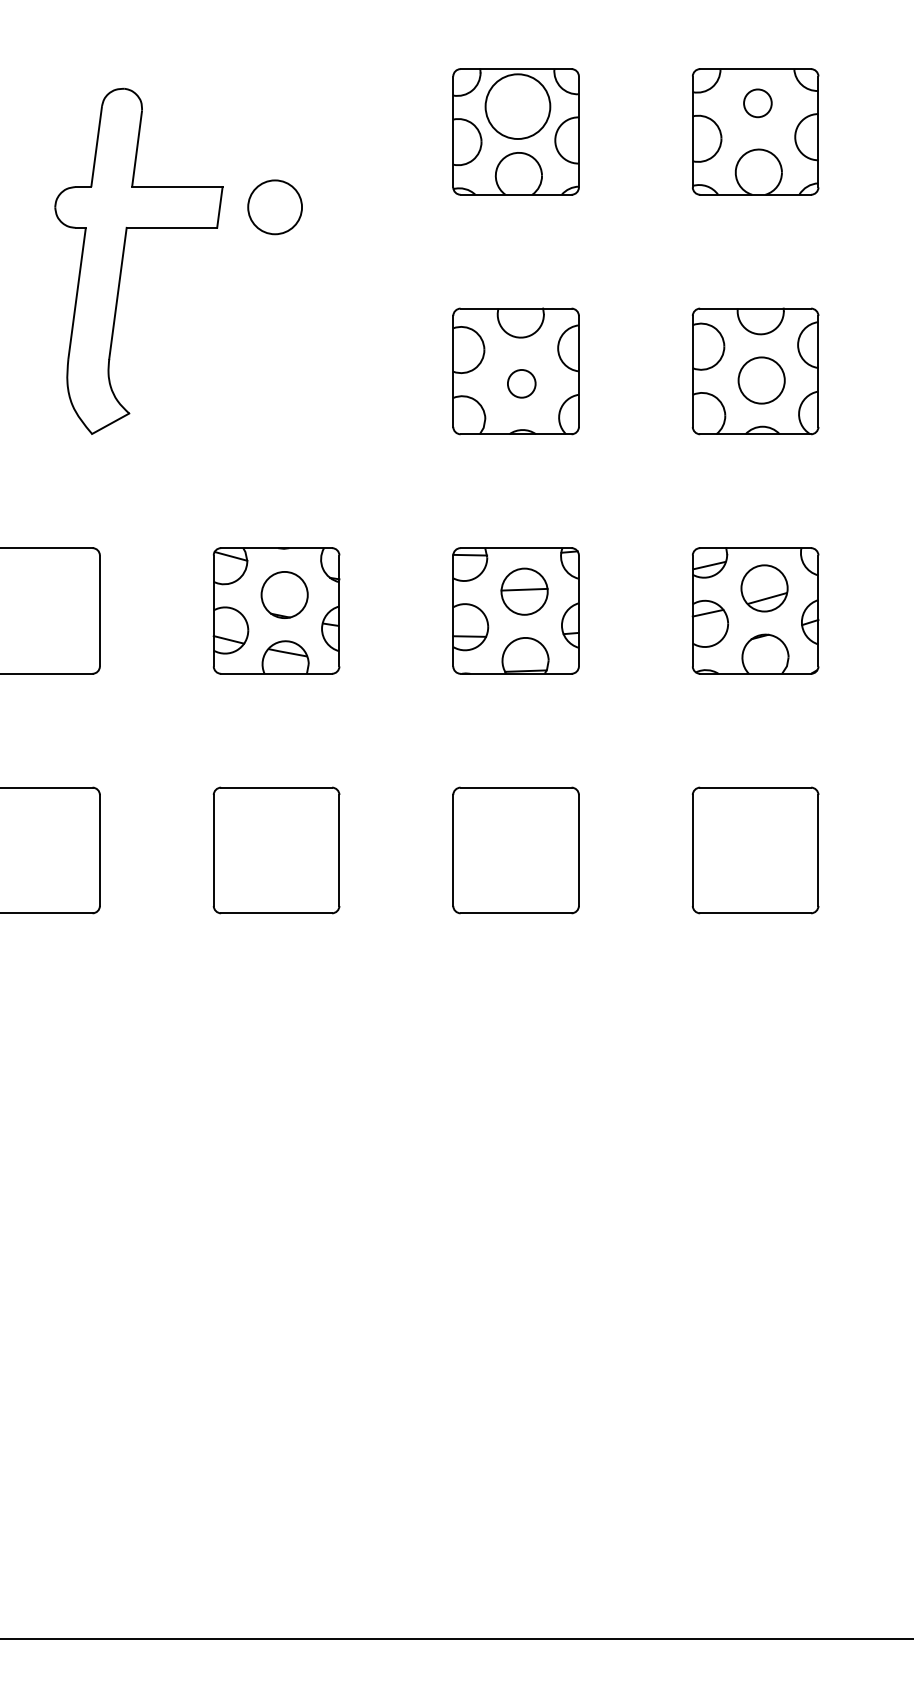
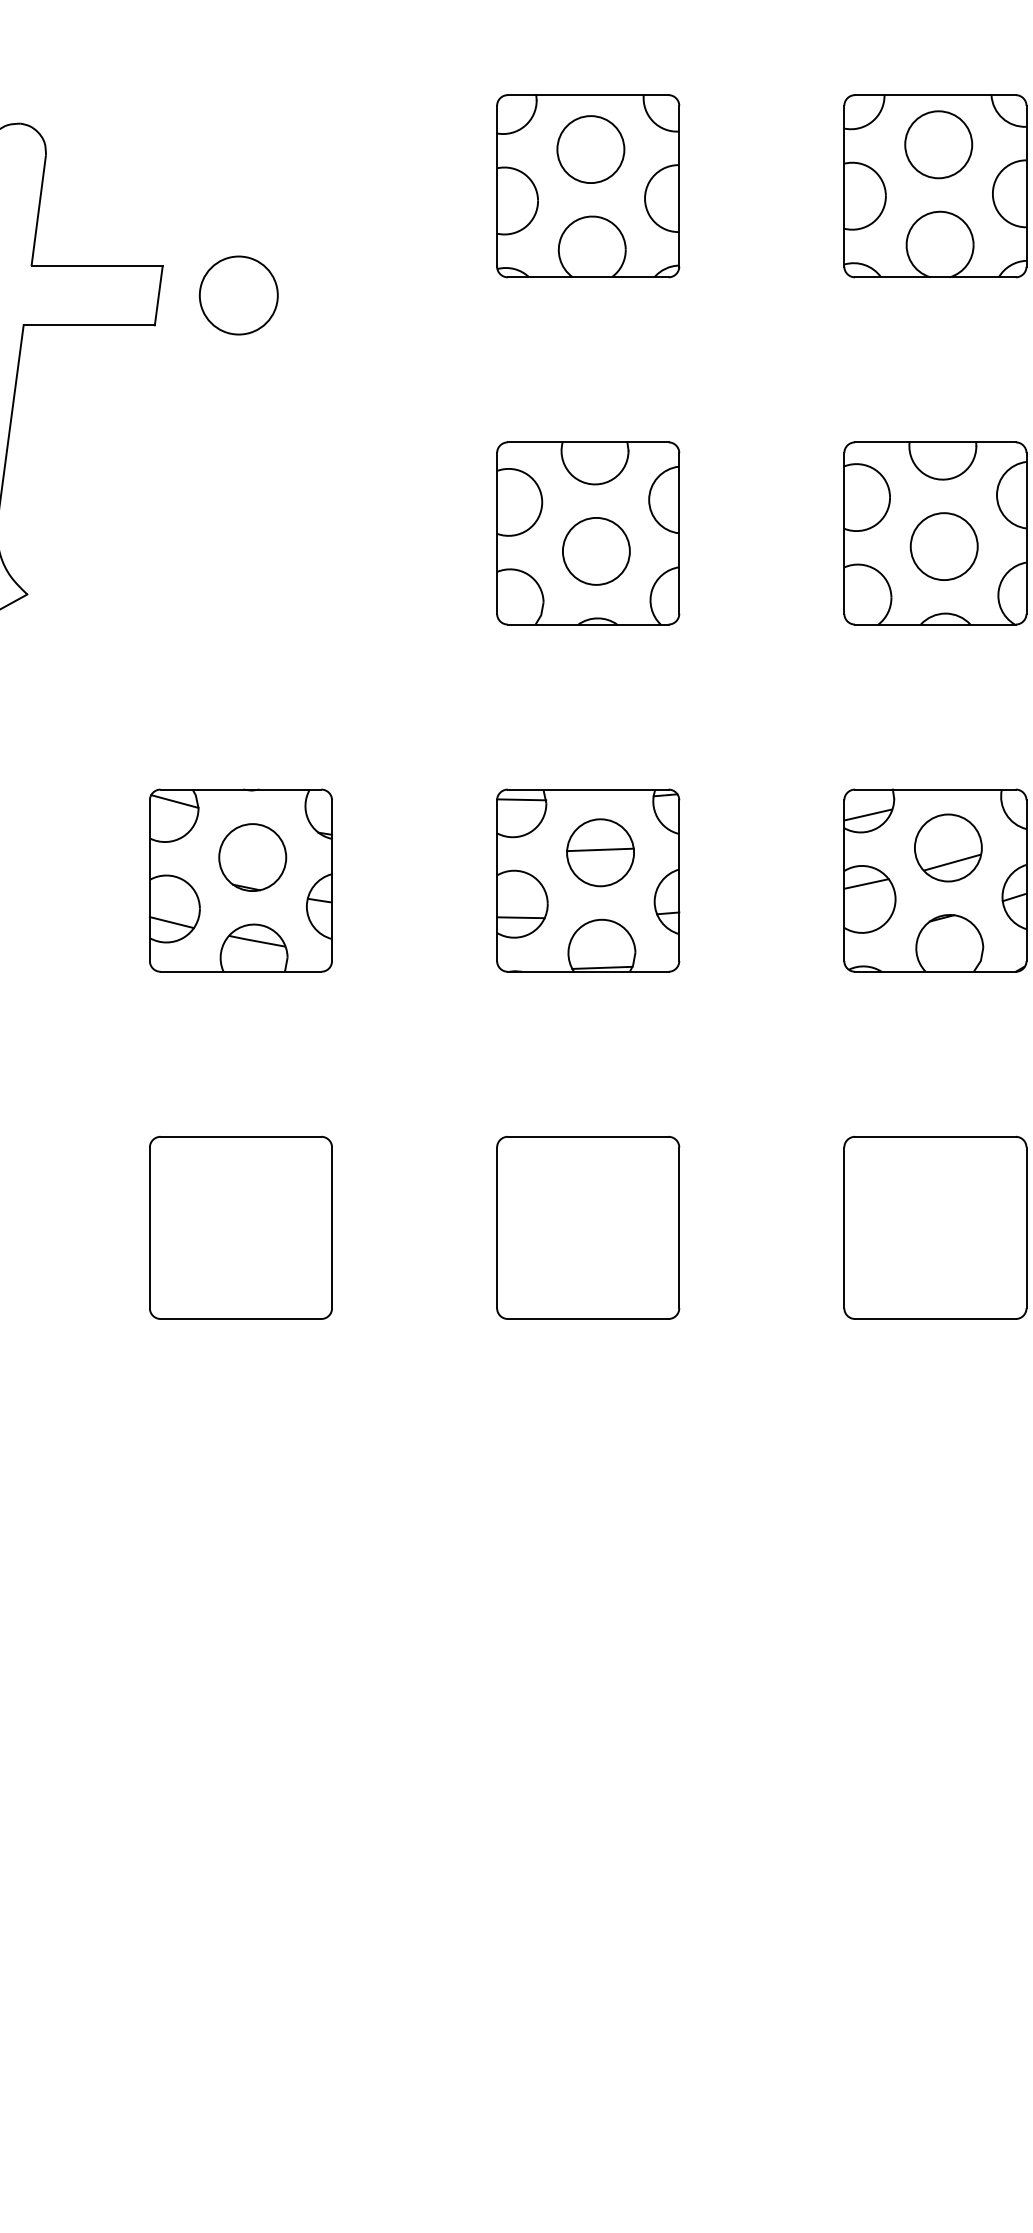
circle: (757, 103) -> (938, 144), size x1.67
circle: (517, 106) -> (590, 149), size x0.71
circle: (521, 383) -> (596, 550), size x1.67

